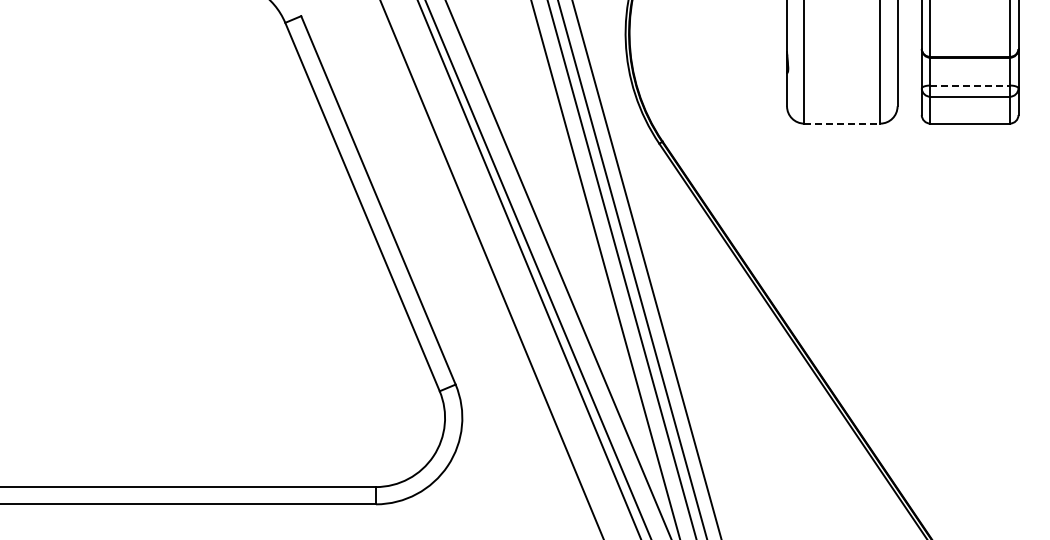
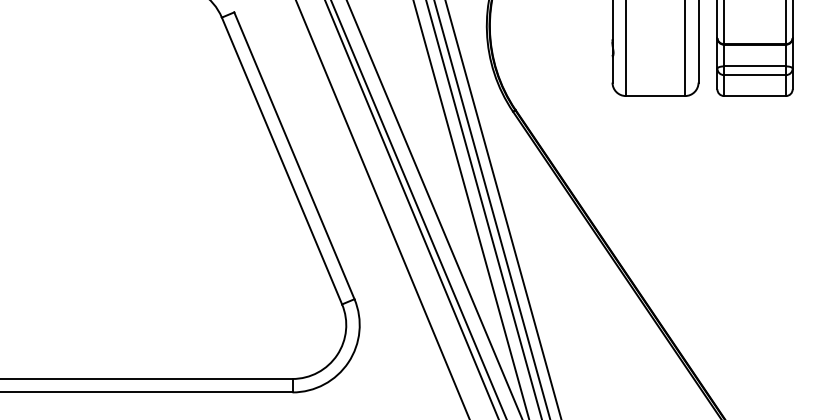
line: (970, 85) -> (755, 66), dashed -> solid
line: (842, 123) -> (655, 95), dashed -> solid

